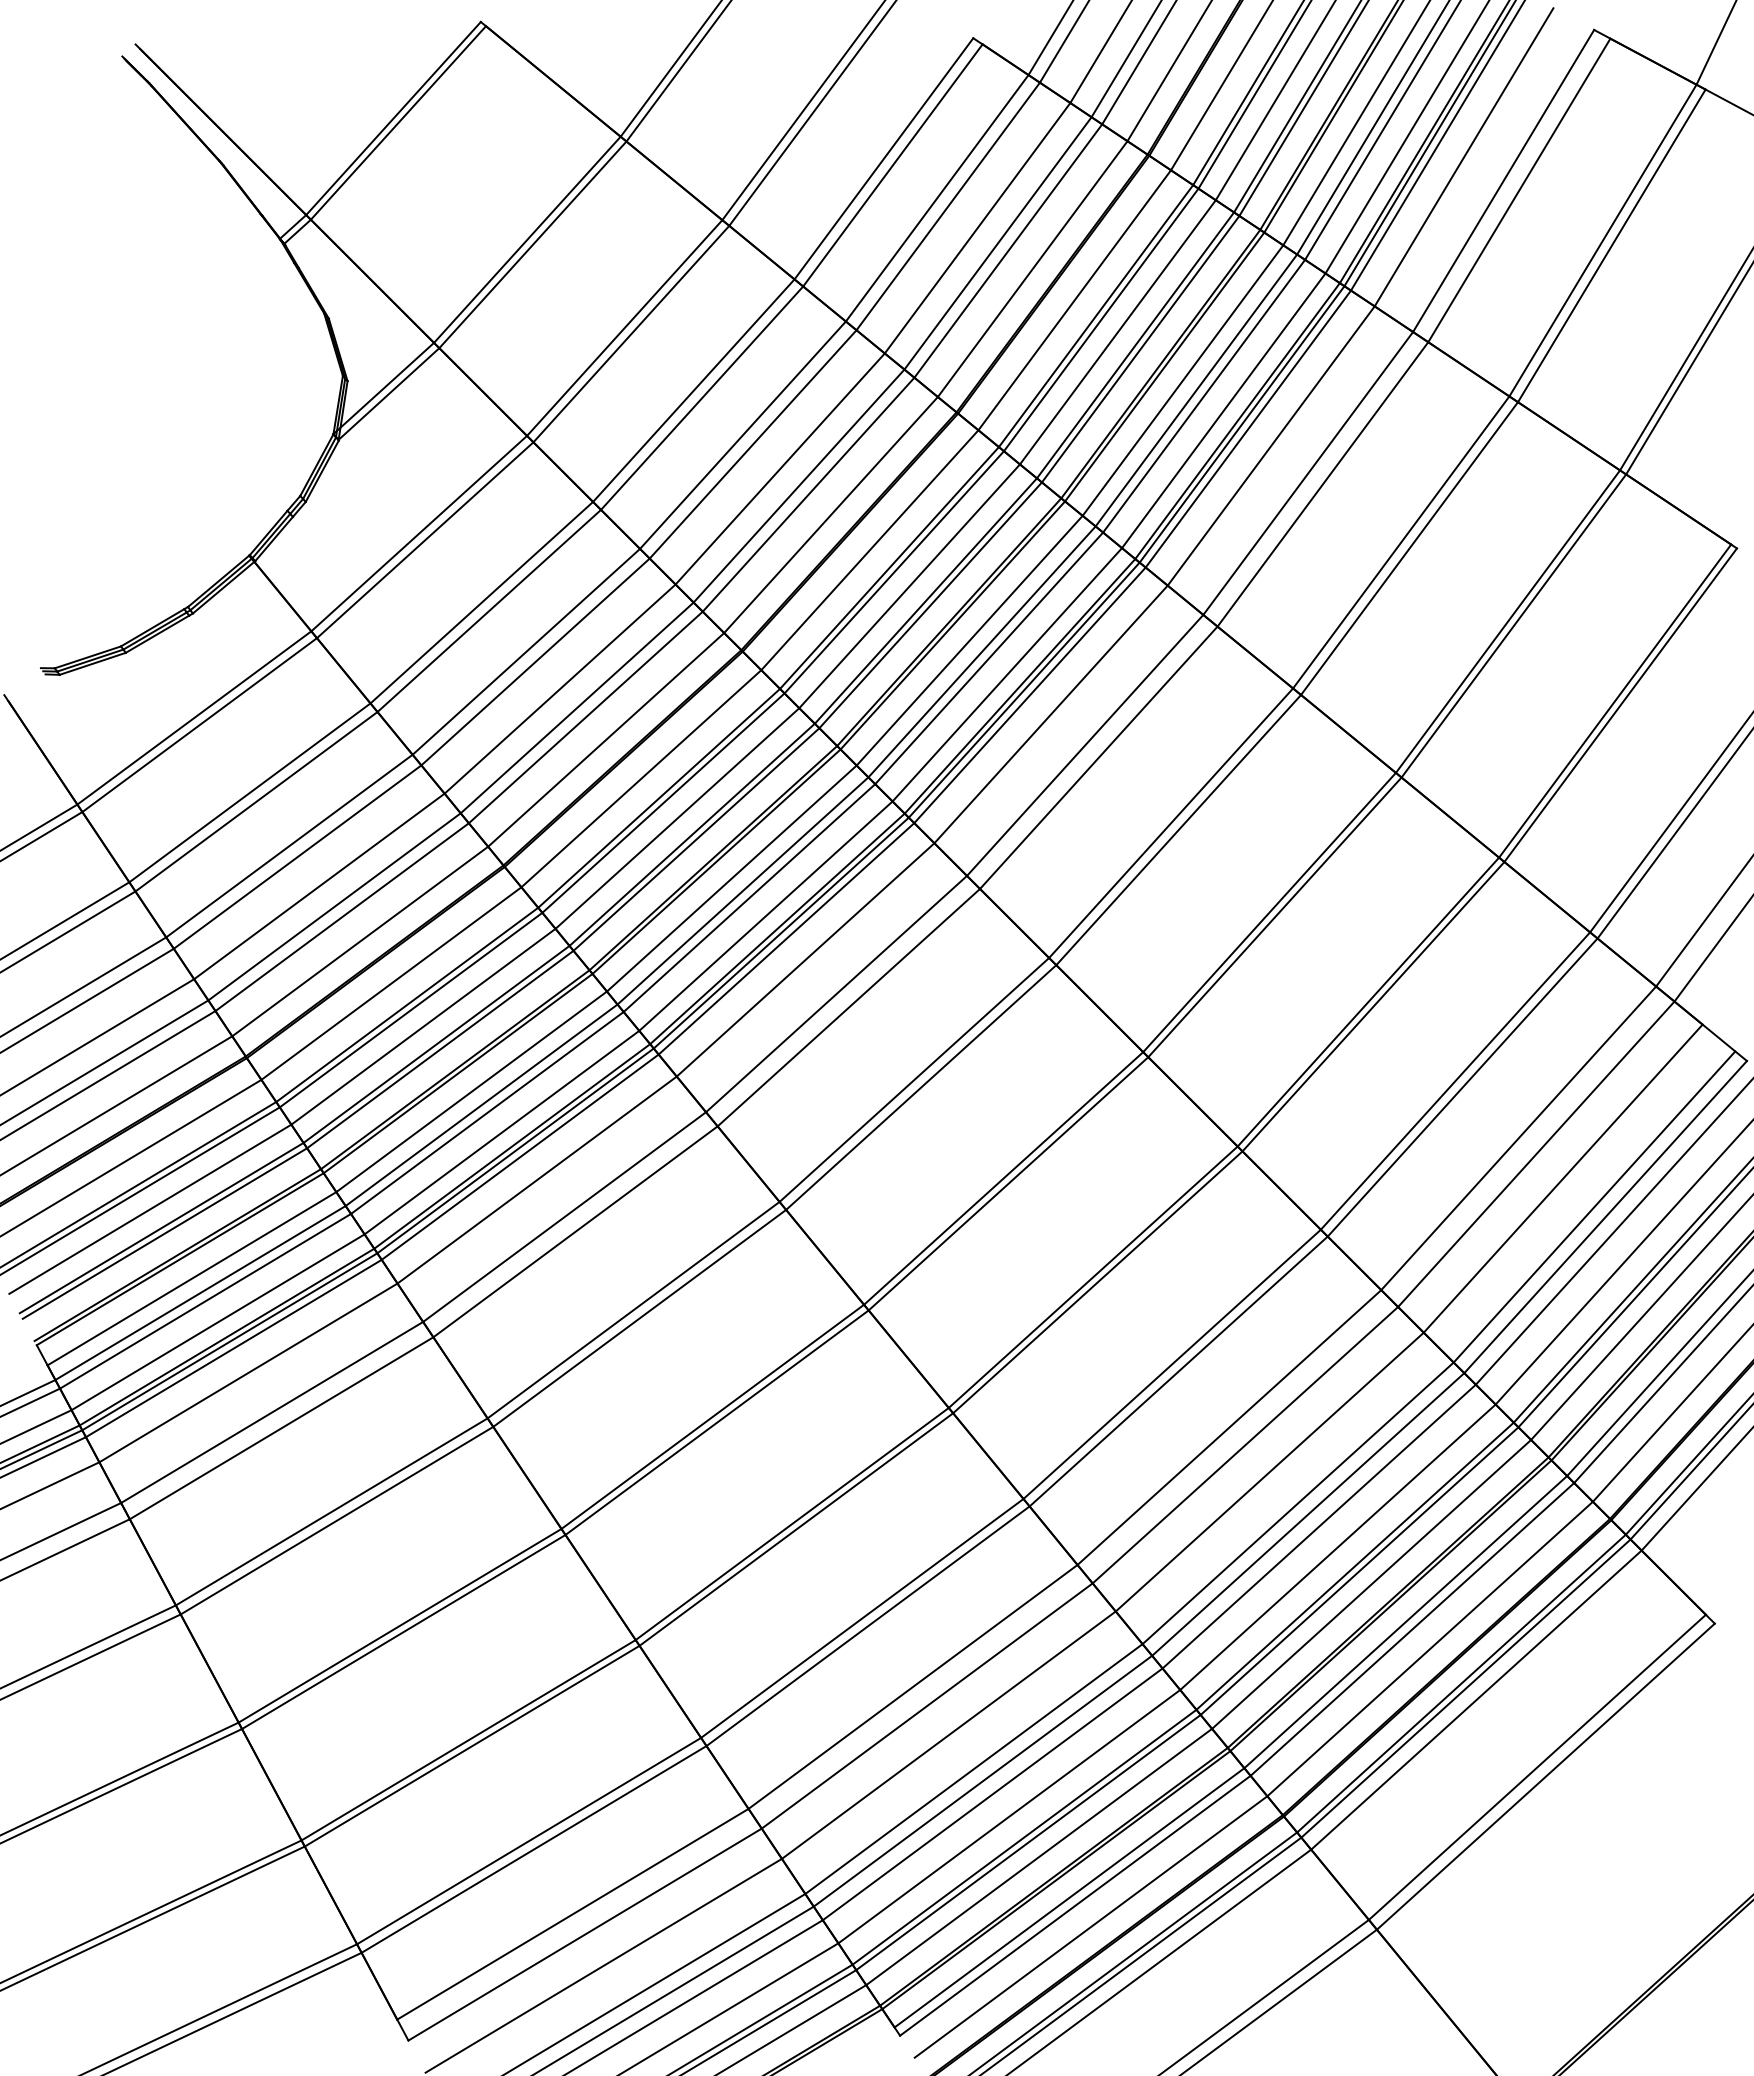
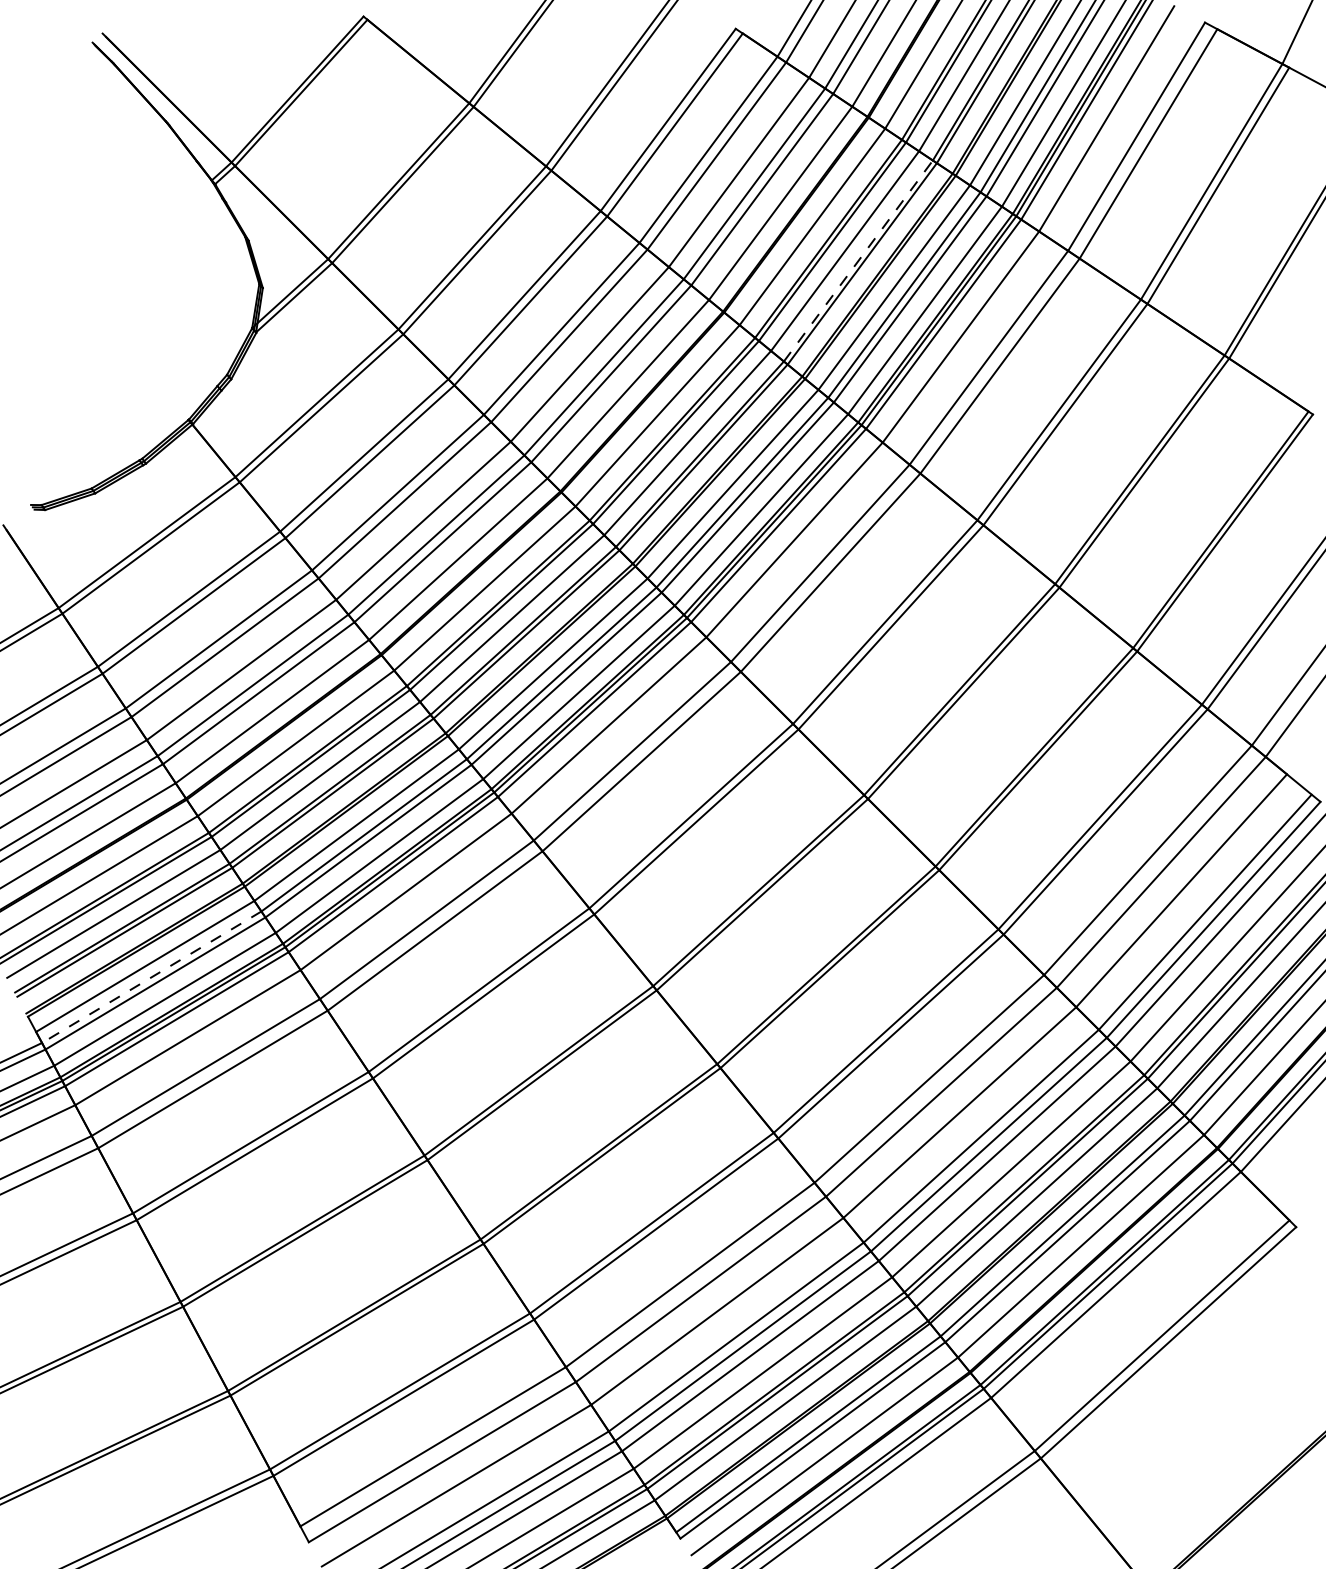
line: (1135, 345) -> (858, 261), solid -> dashed
line: (200, 1293) -> (151, 977), solid -> dashed

